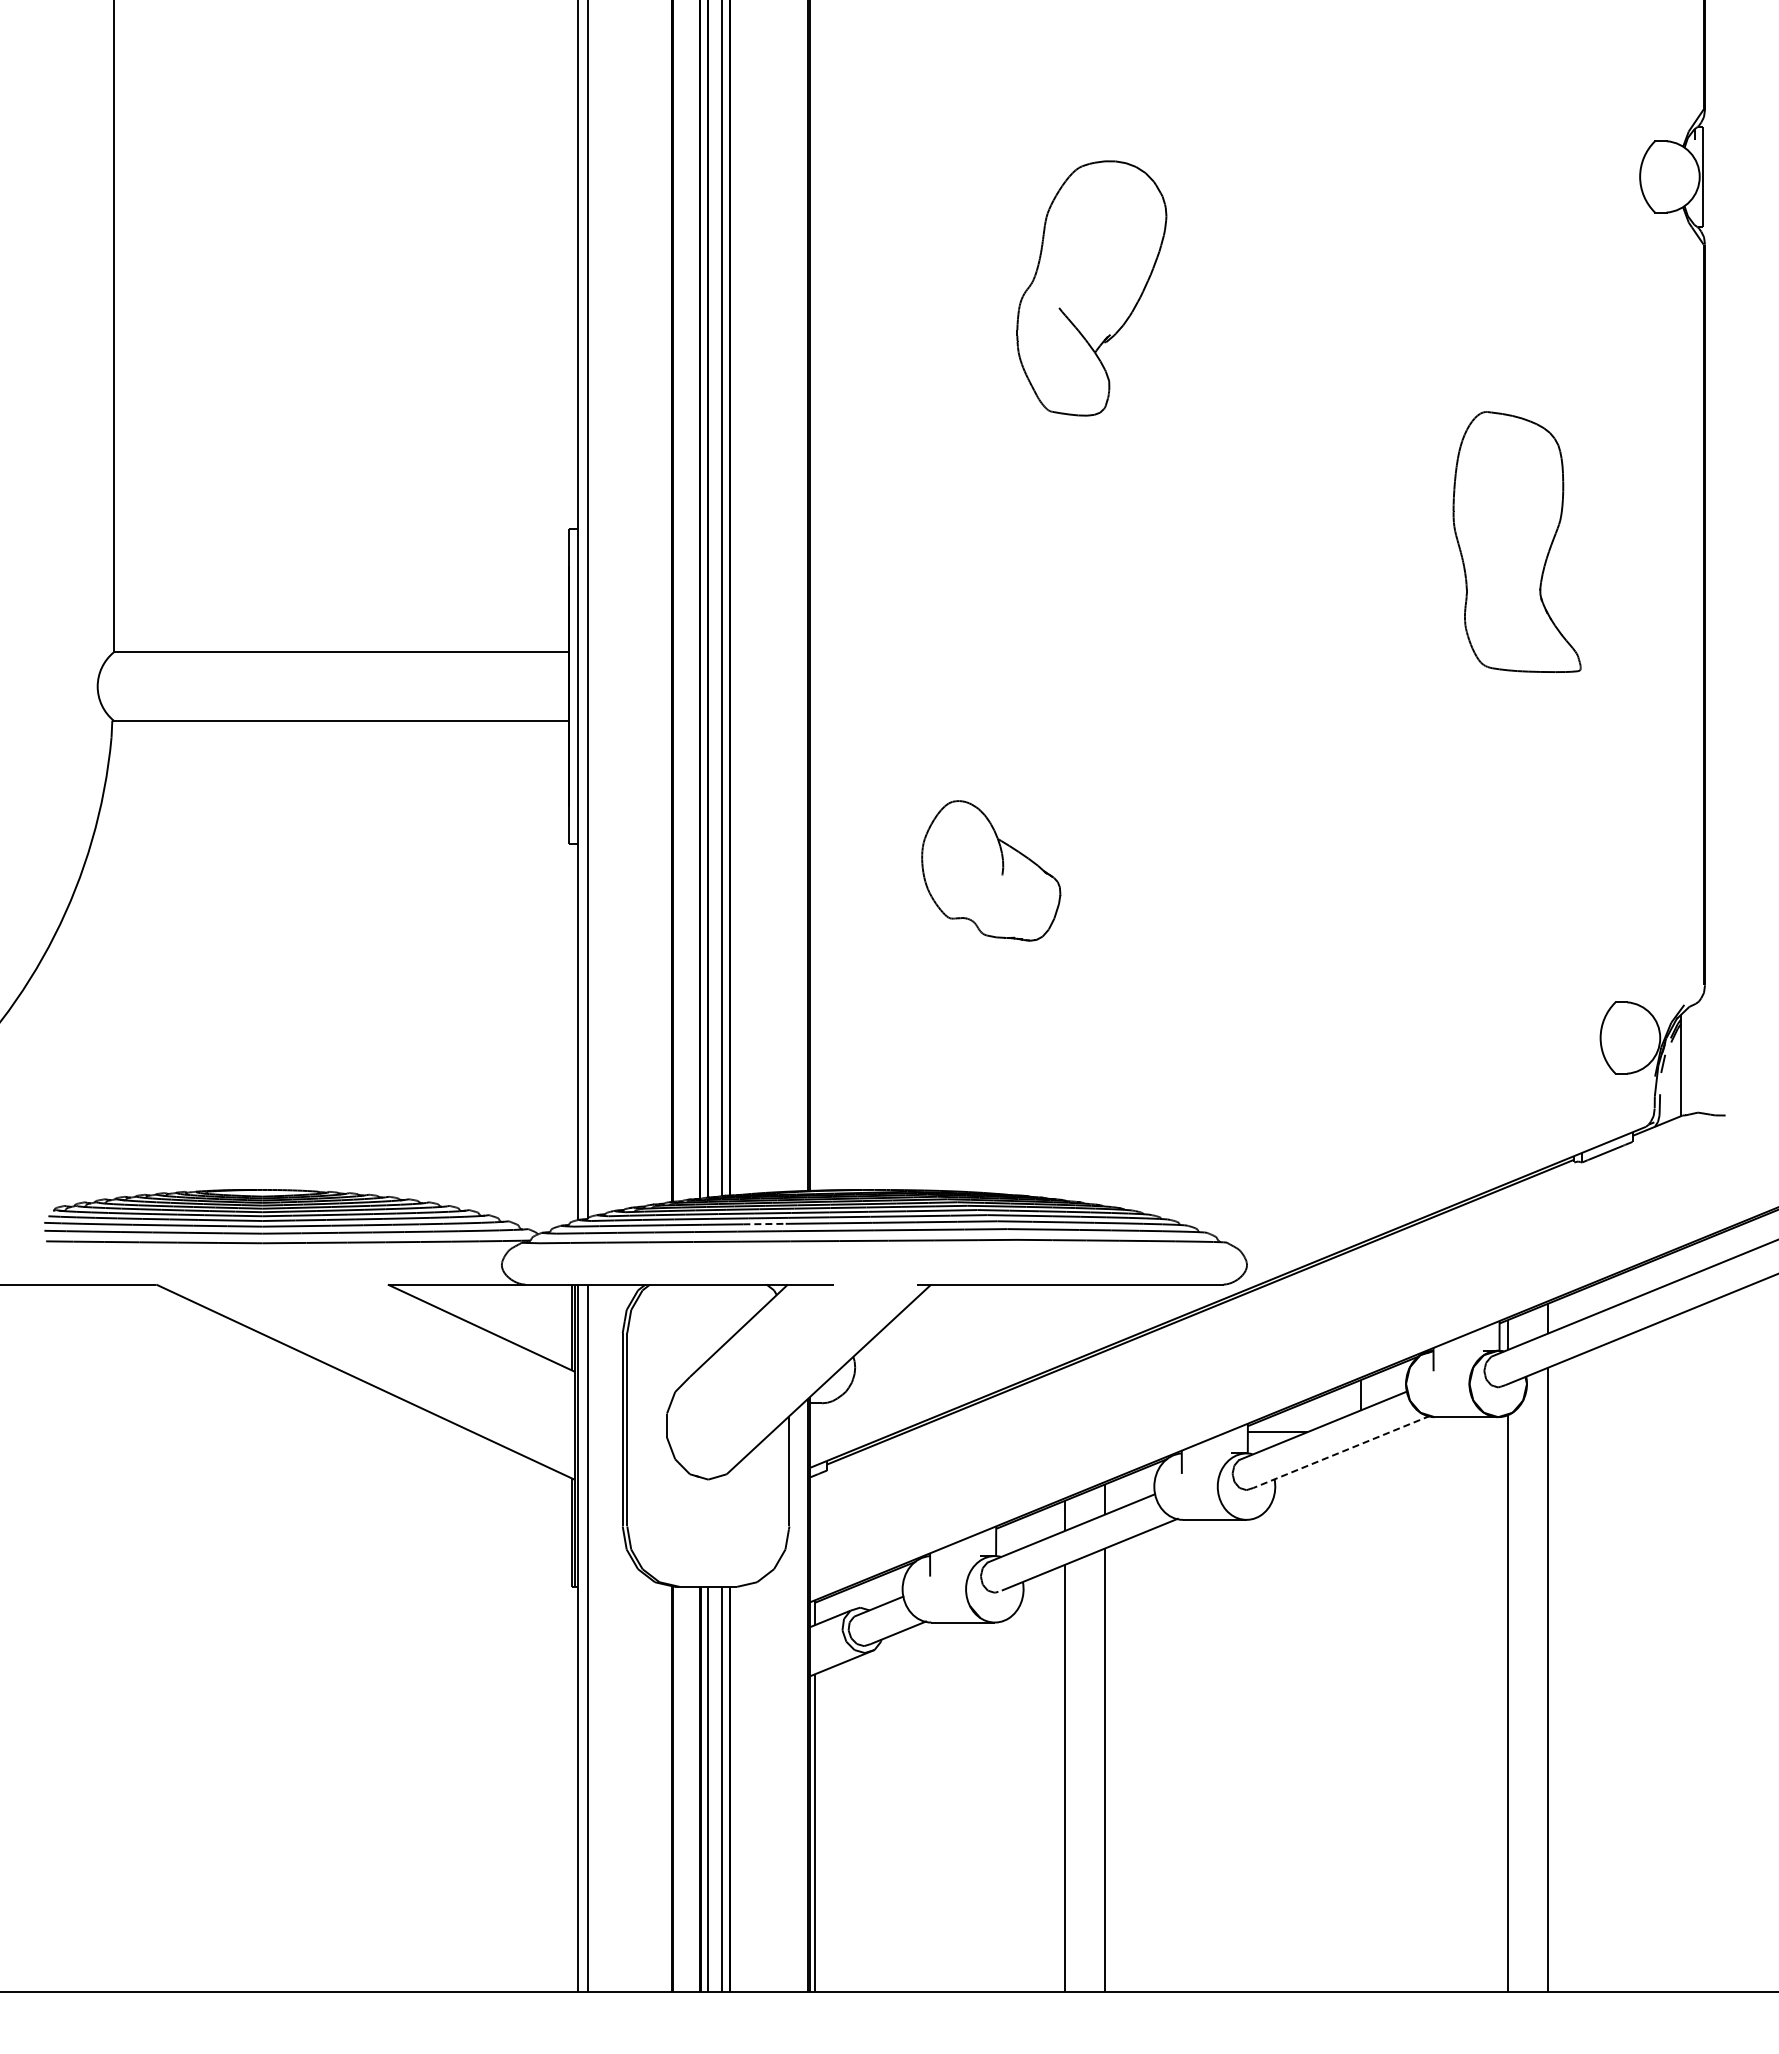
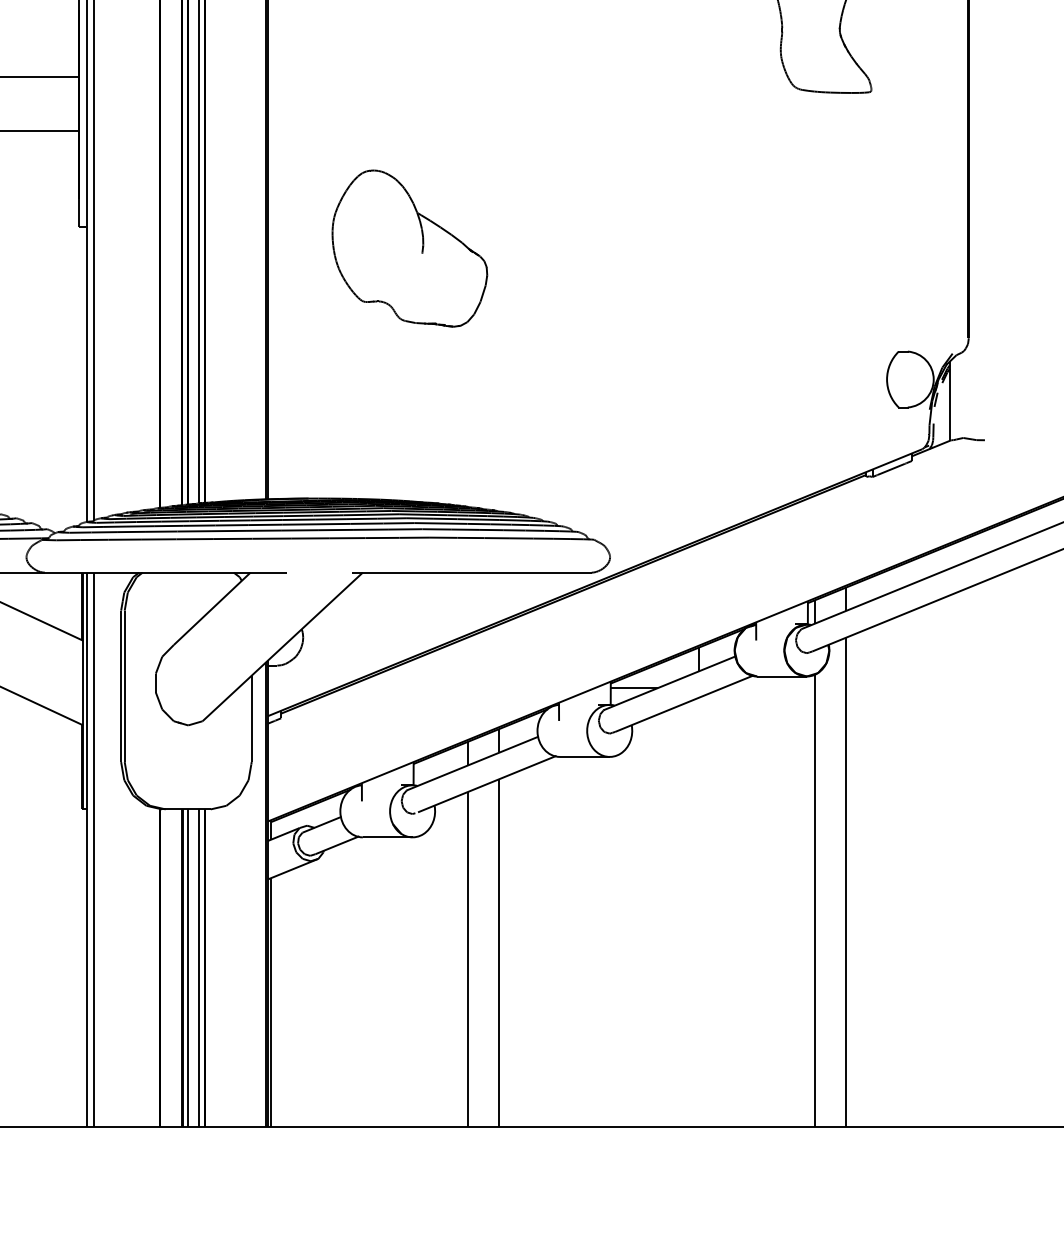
part: (990, 870) -> (409, 248), size x1.43
line: (765, 1224) -> (232, 525), dashed -> solid
line: (1341, 1452) -> (684, 704), dashed -> solid

